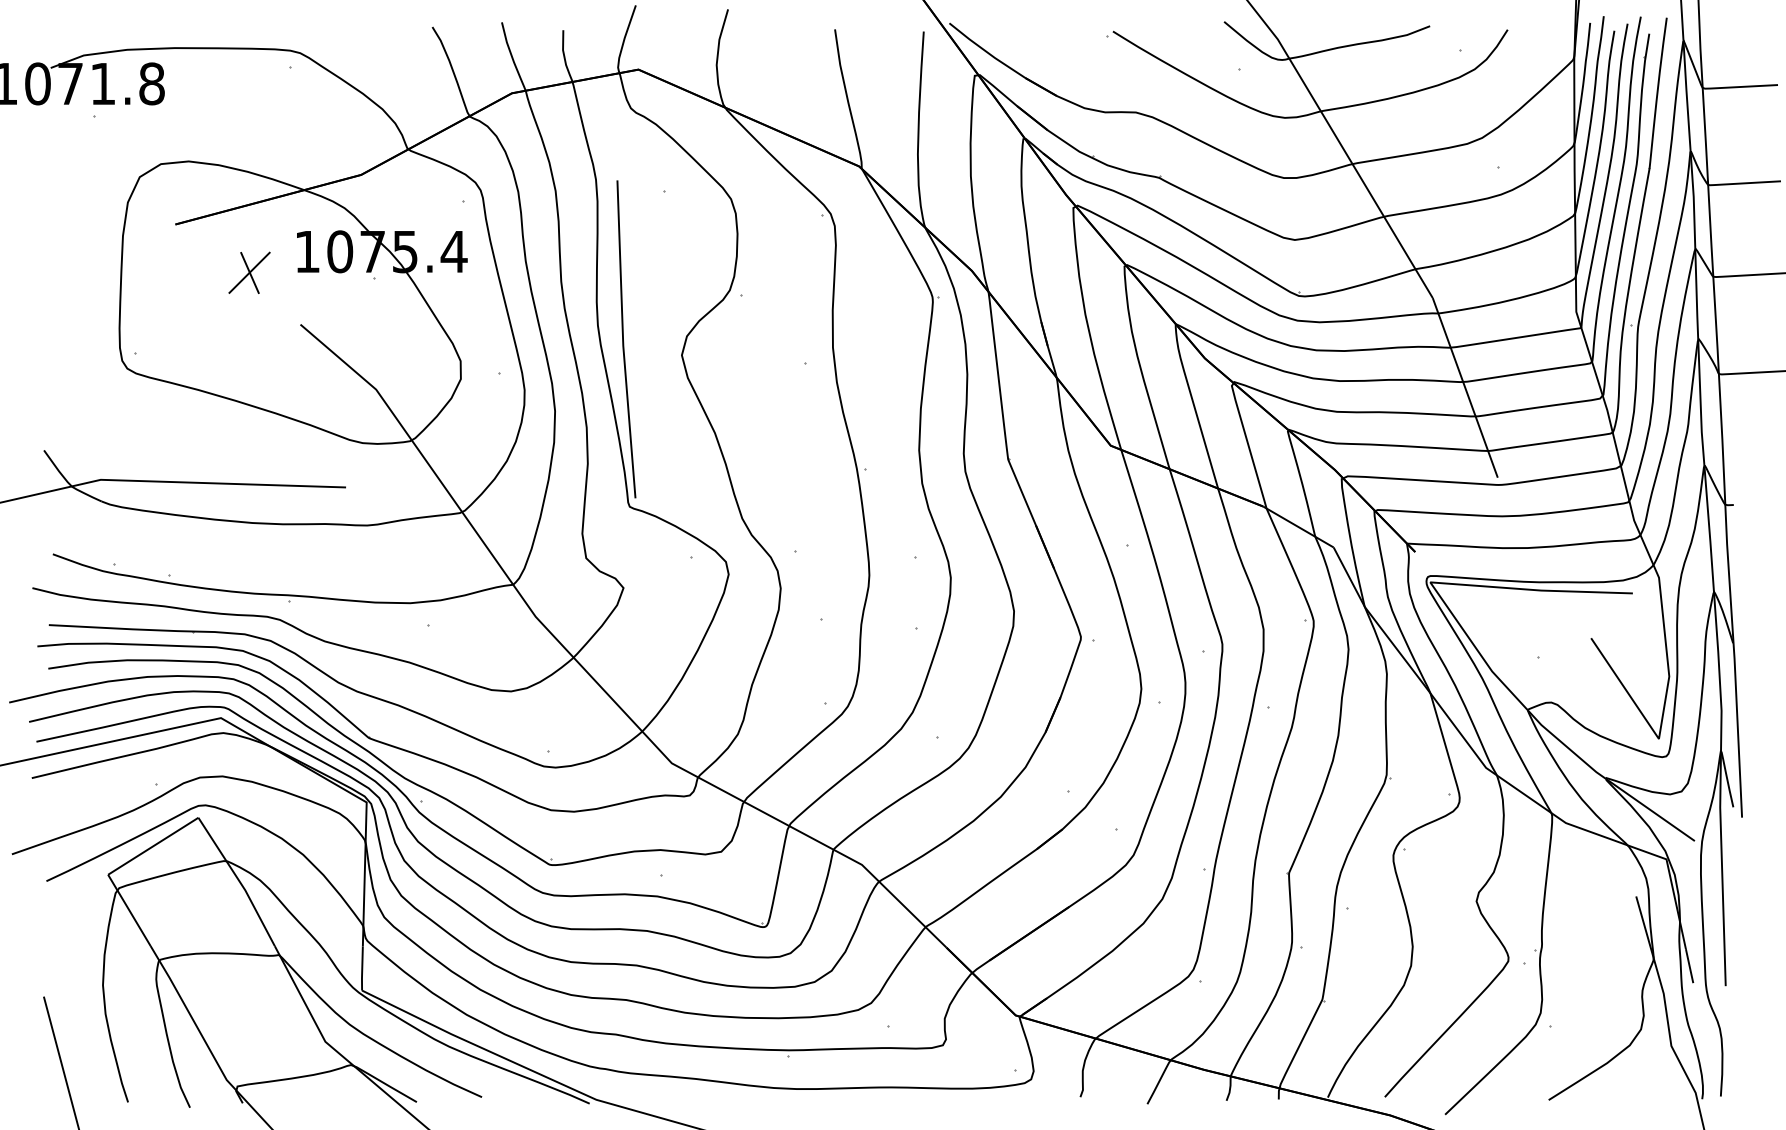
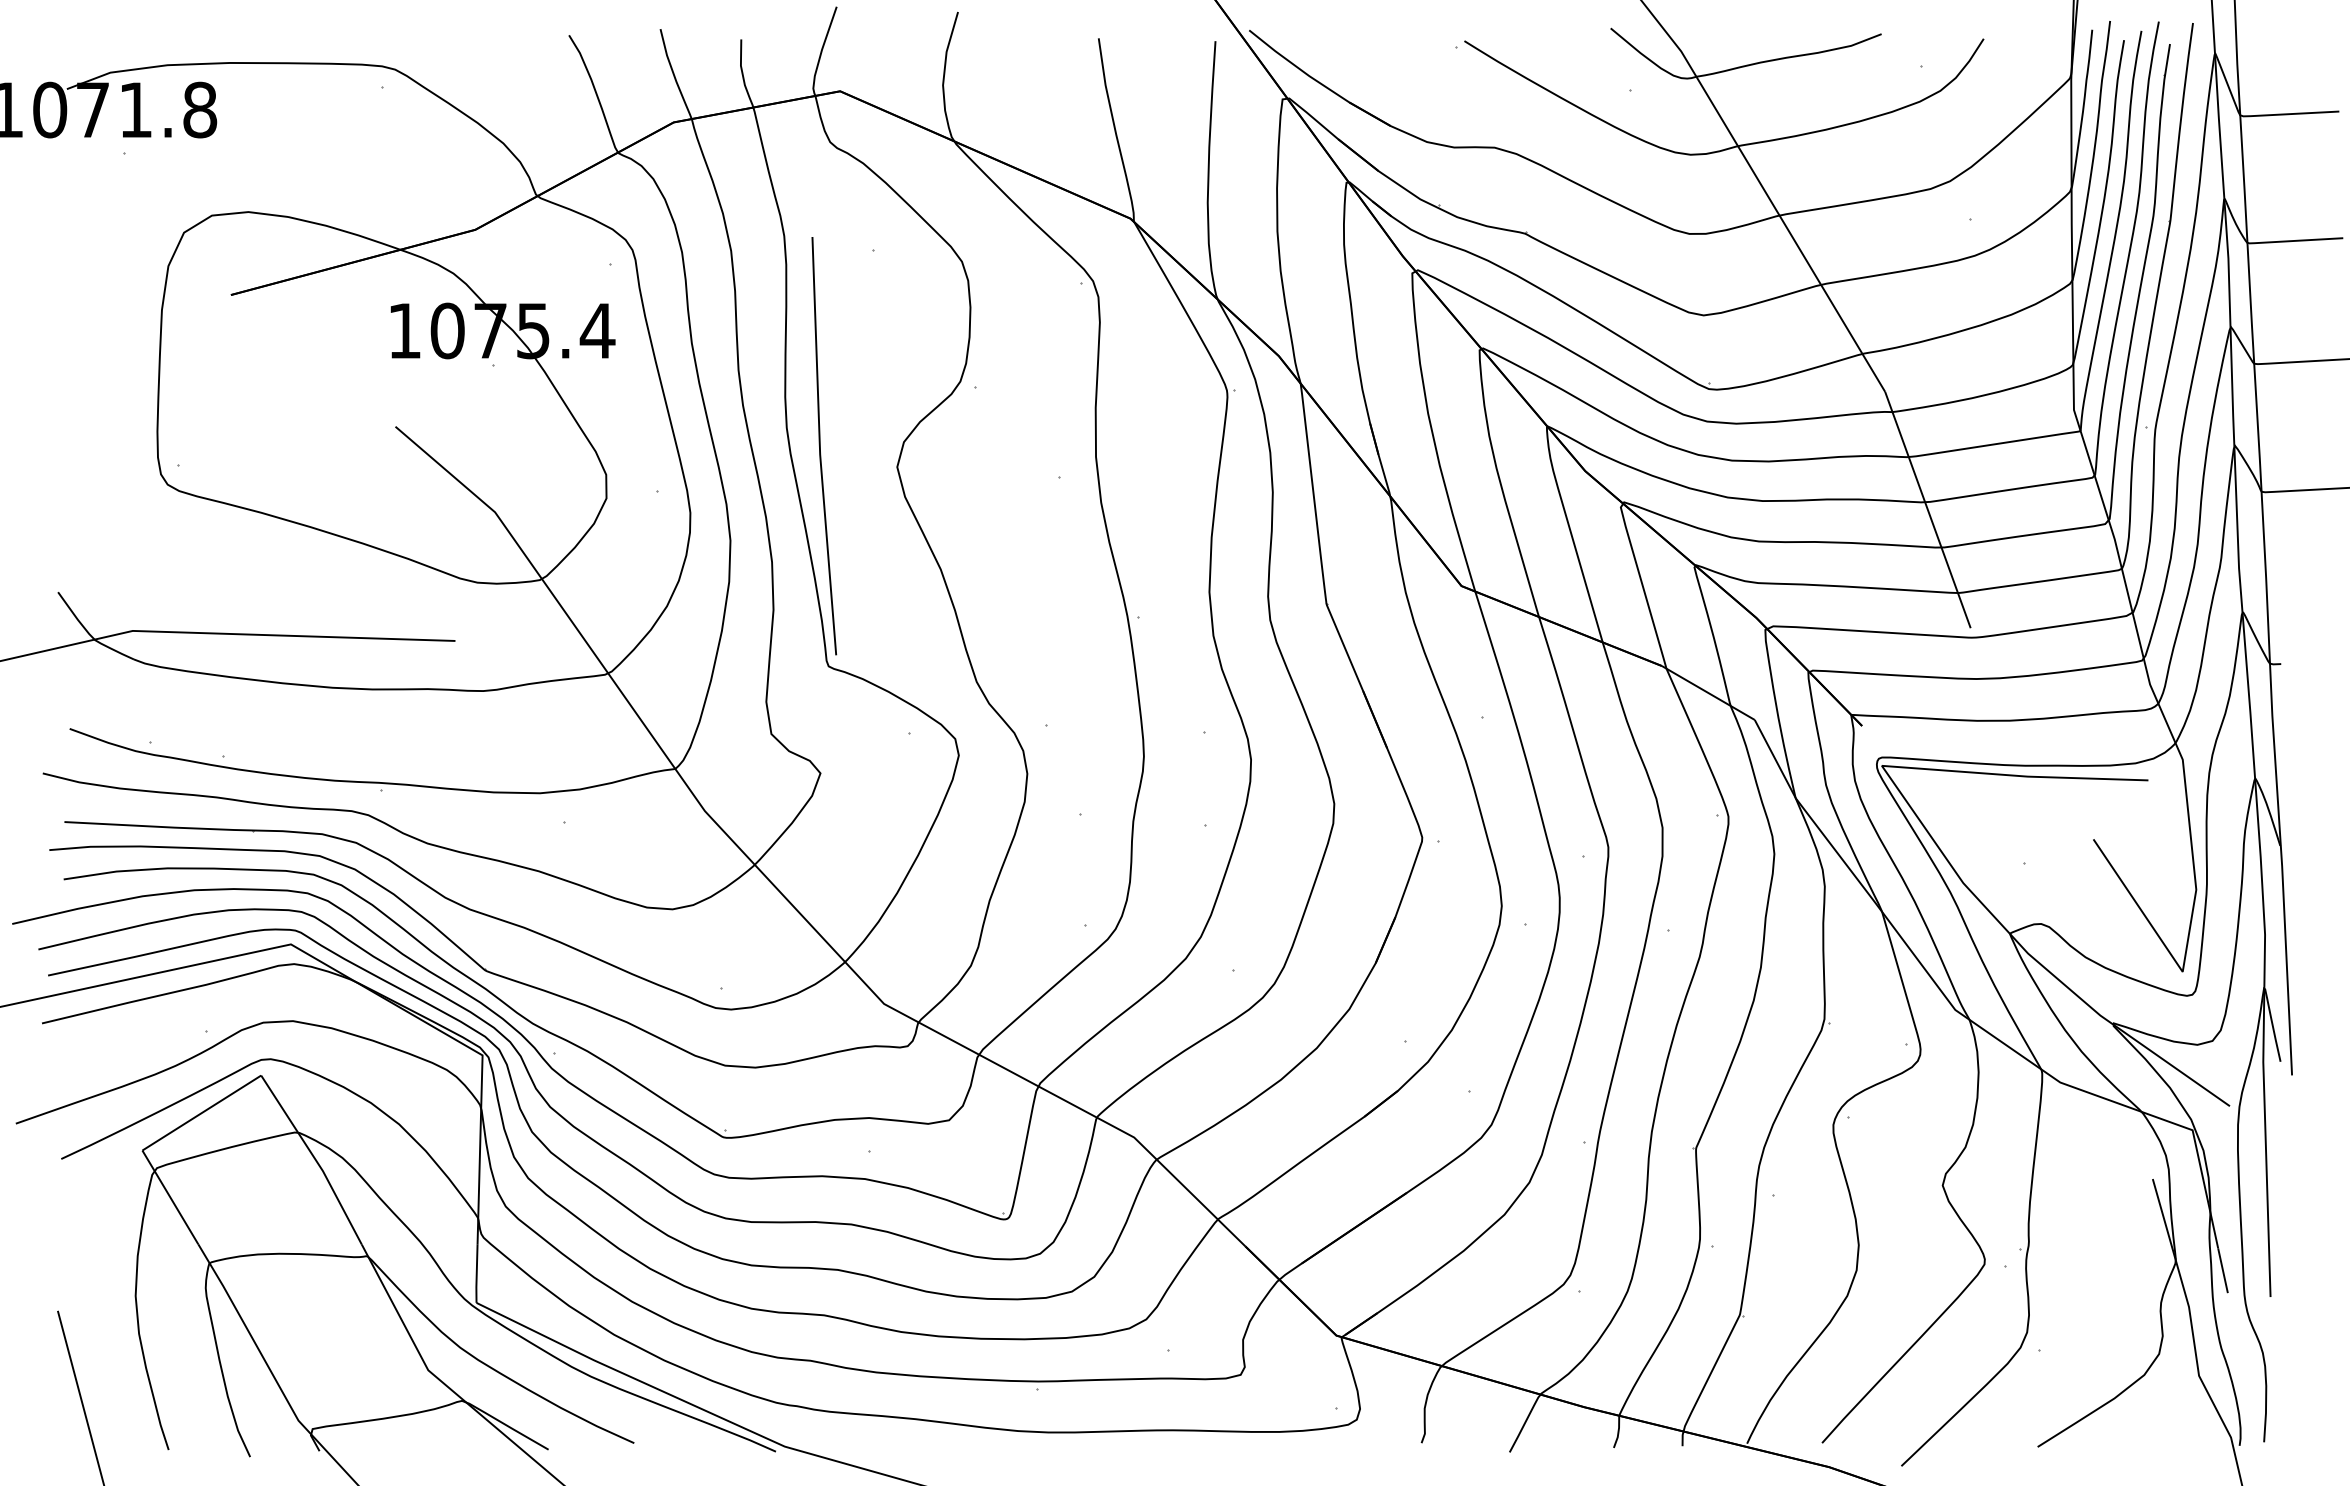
part: (249, 272) -> (328, 358), removed

